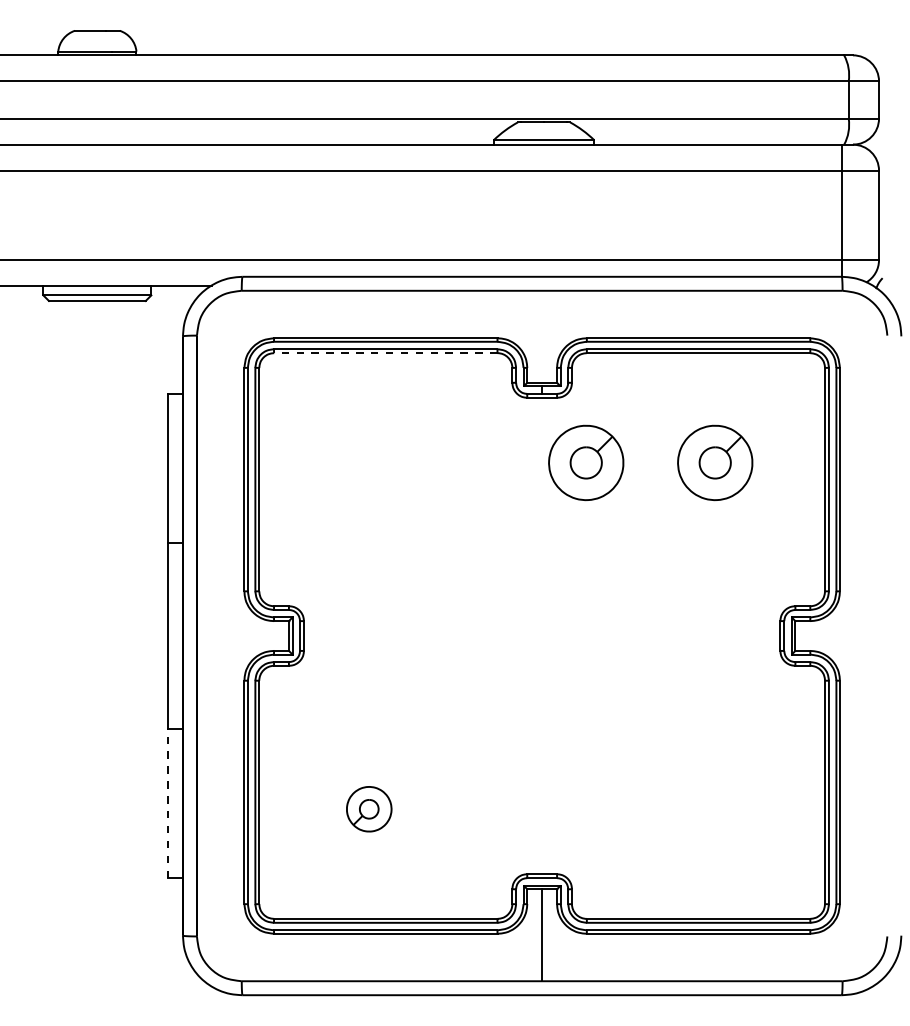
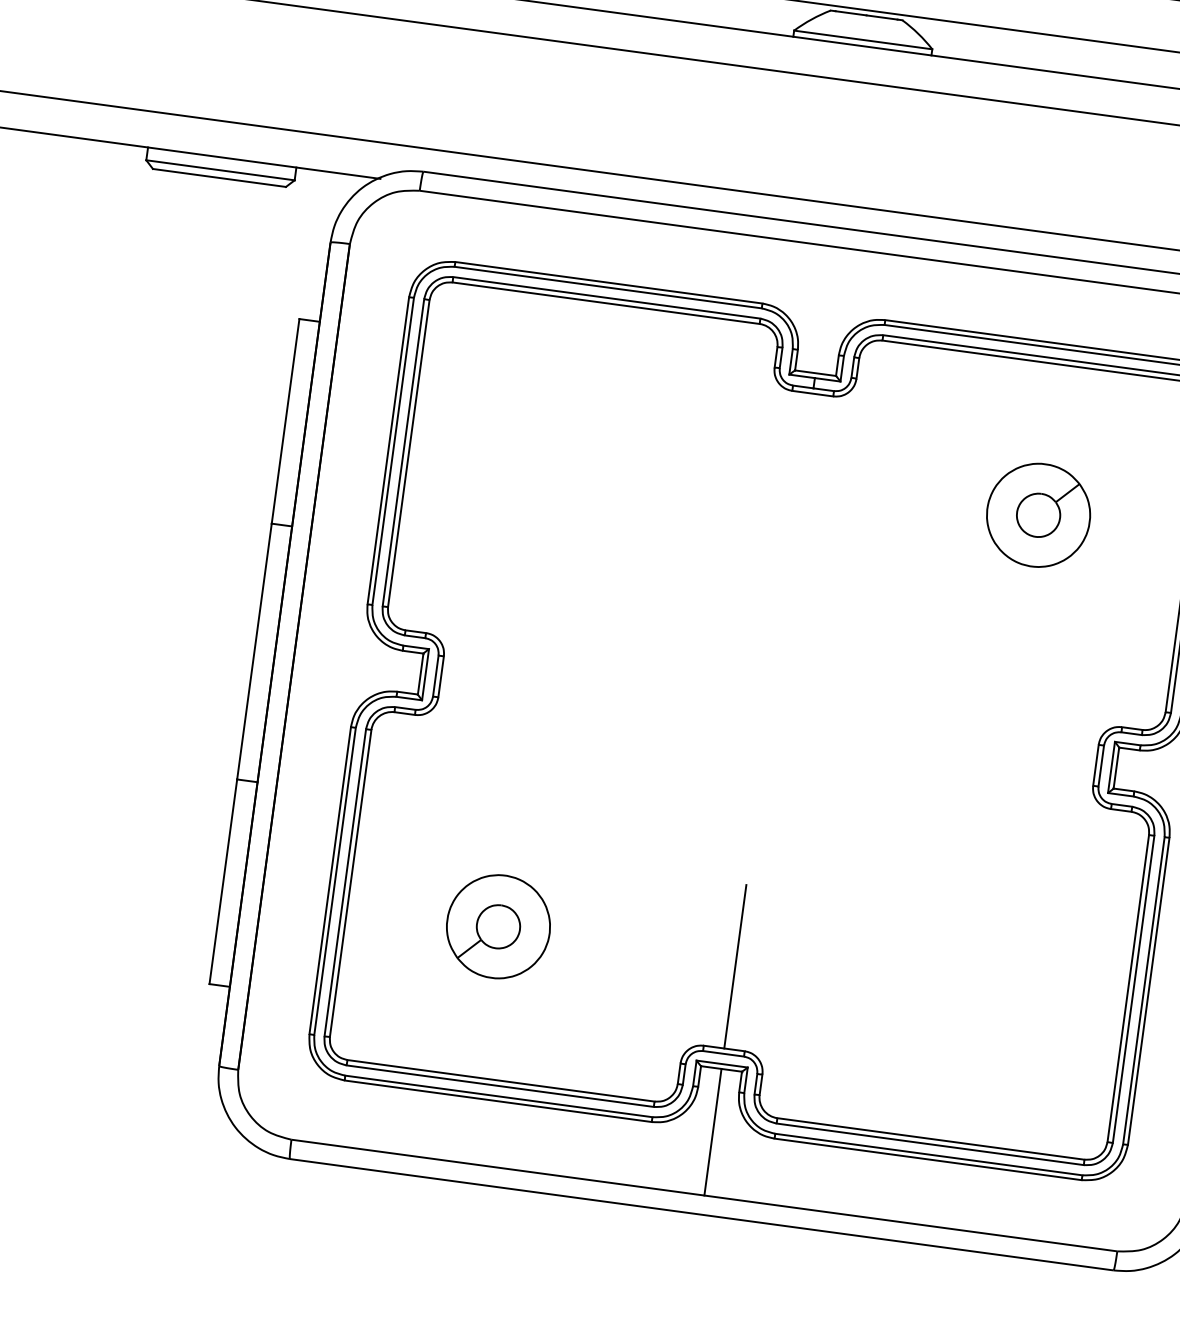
line: (385, 353) -> (605, 303), dashed -> solid
part: (586, 462) -> (861, 490), removed
line: (168, 803) -> (223, 881), dashed -> solid
part: (369, 809) -> (498, 927), size x1.67
line: (542, 814) -> (735, 966), added

